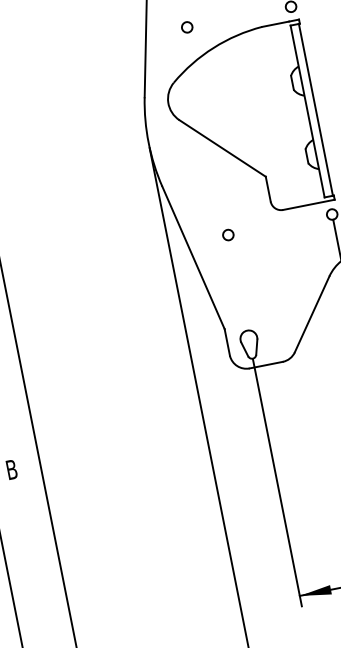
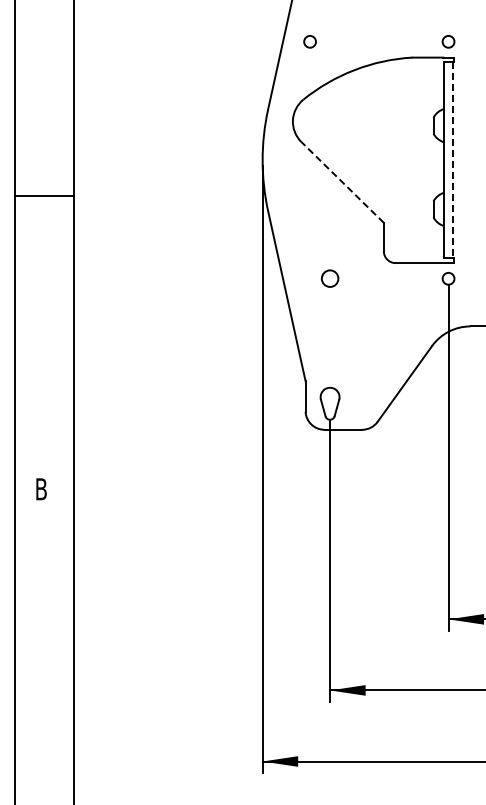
circle: (186, 27) -> (309, 41), moved
line: (316, 109) -> (453, 160), solid -> dashed
line: (222, 148) -> (342, 182), solid -> dashed
circle: (227, 234) -> (329, 278), size x1.4

